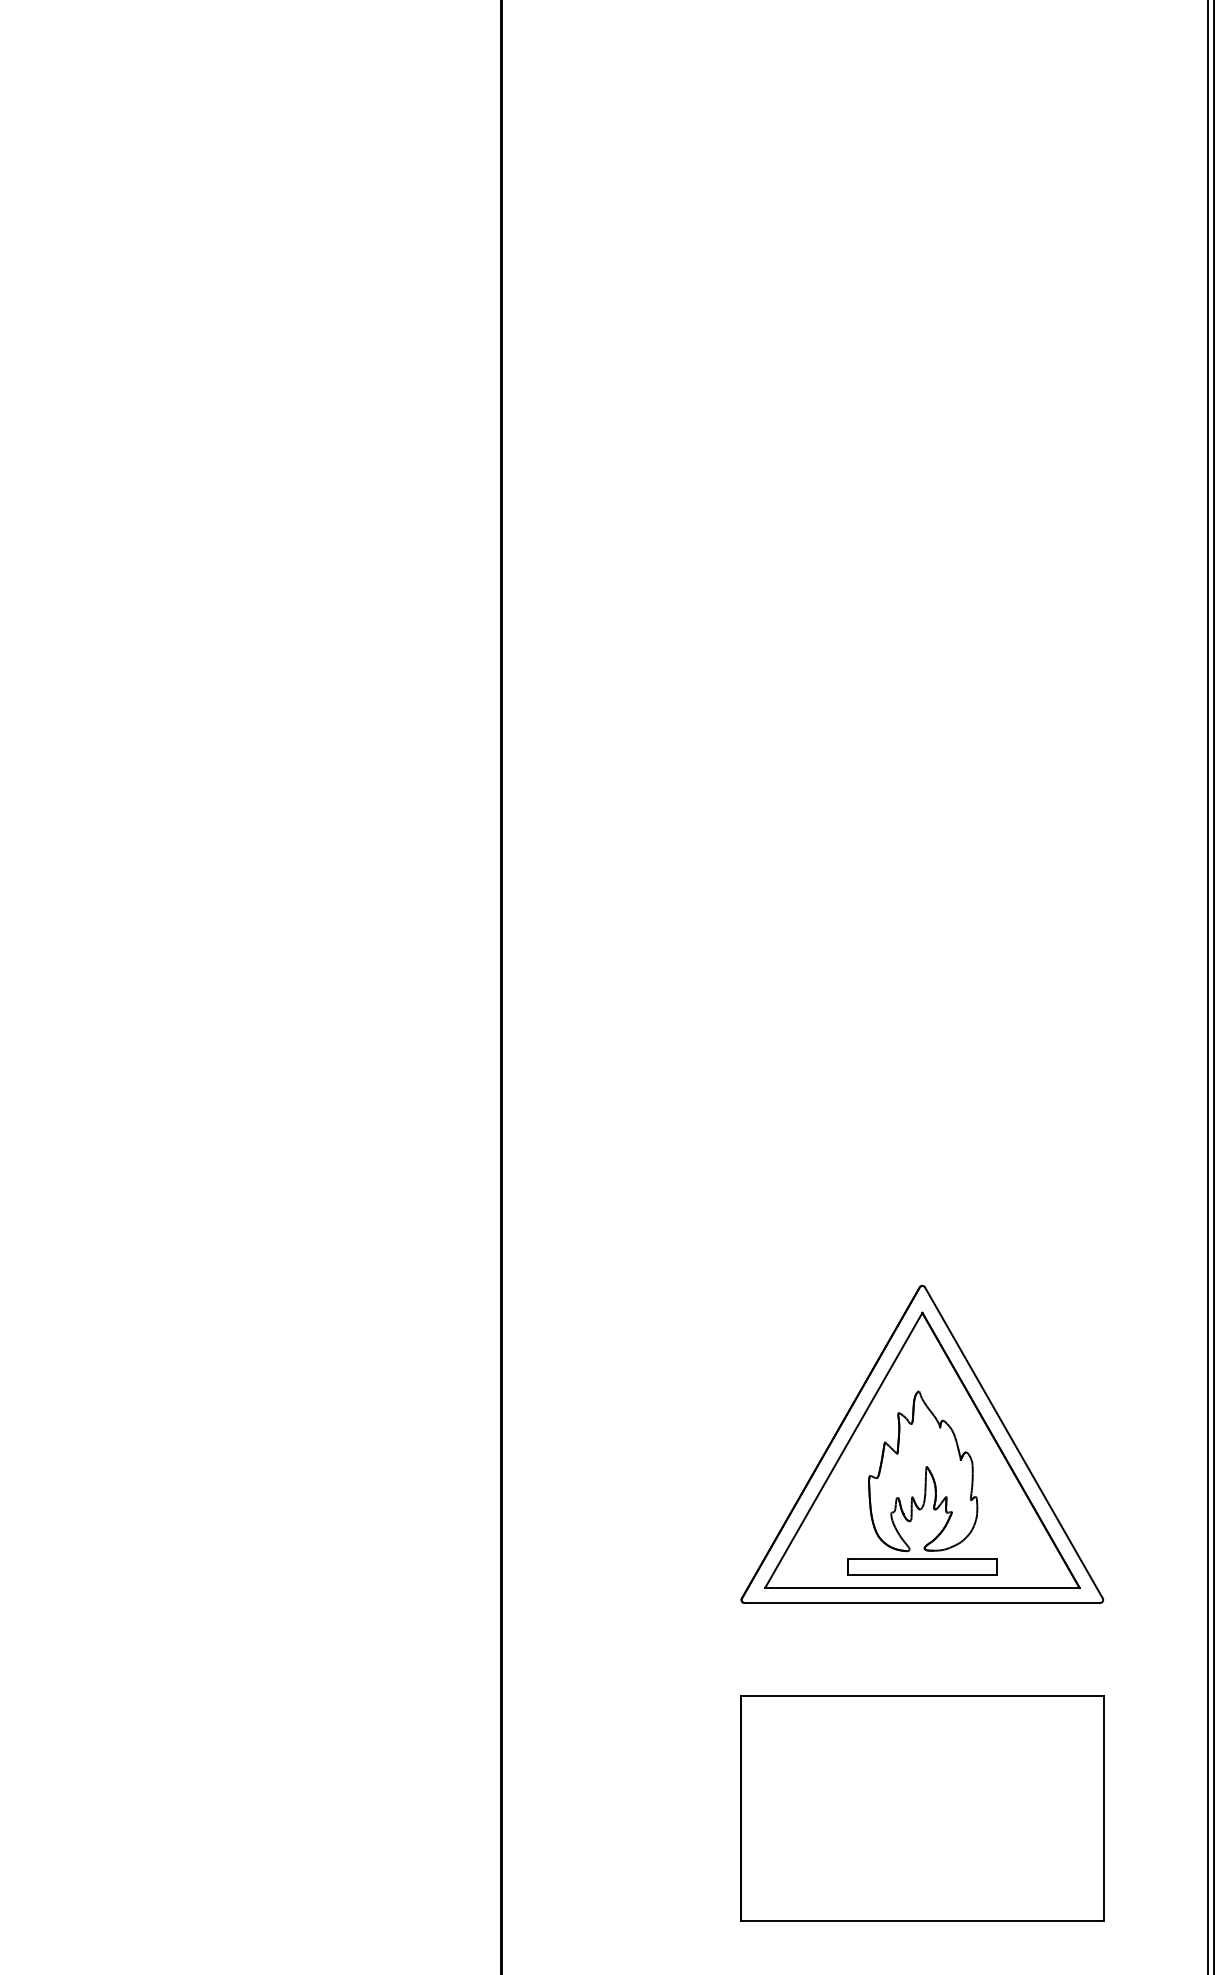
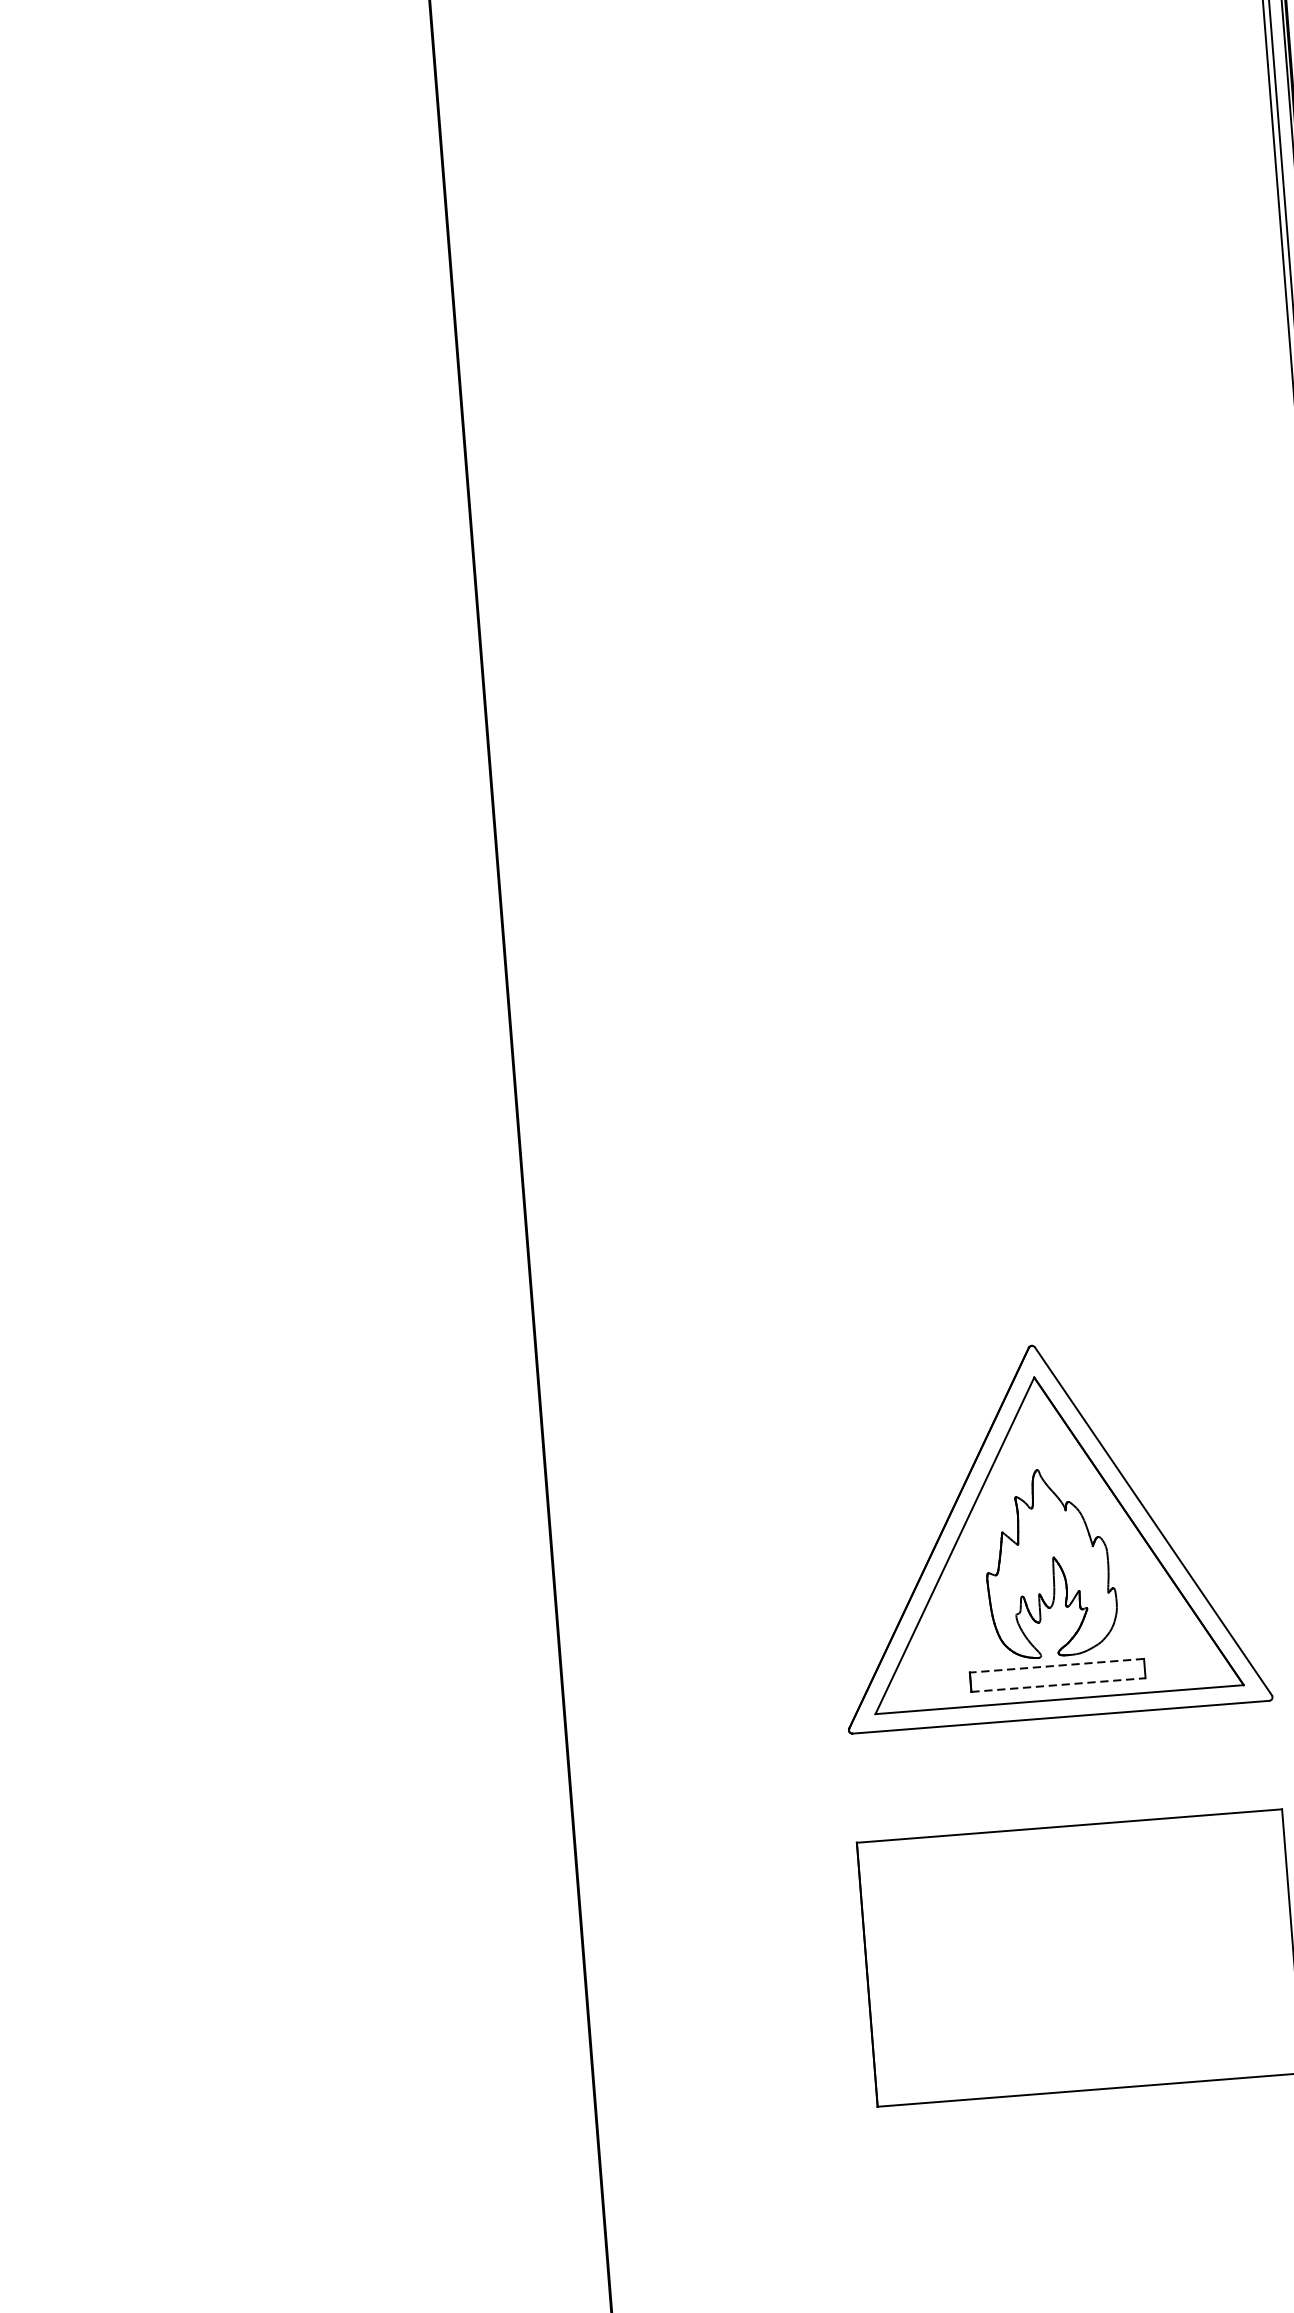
line: (921, 1559) -> (1055, 1666), solid -> dashed
line: (922, 1575) -> (1058, 1685), solid -> dashed

